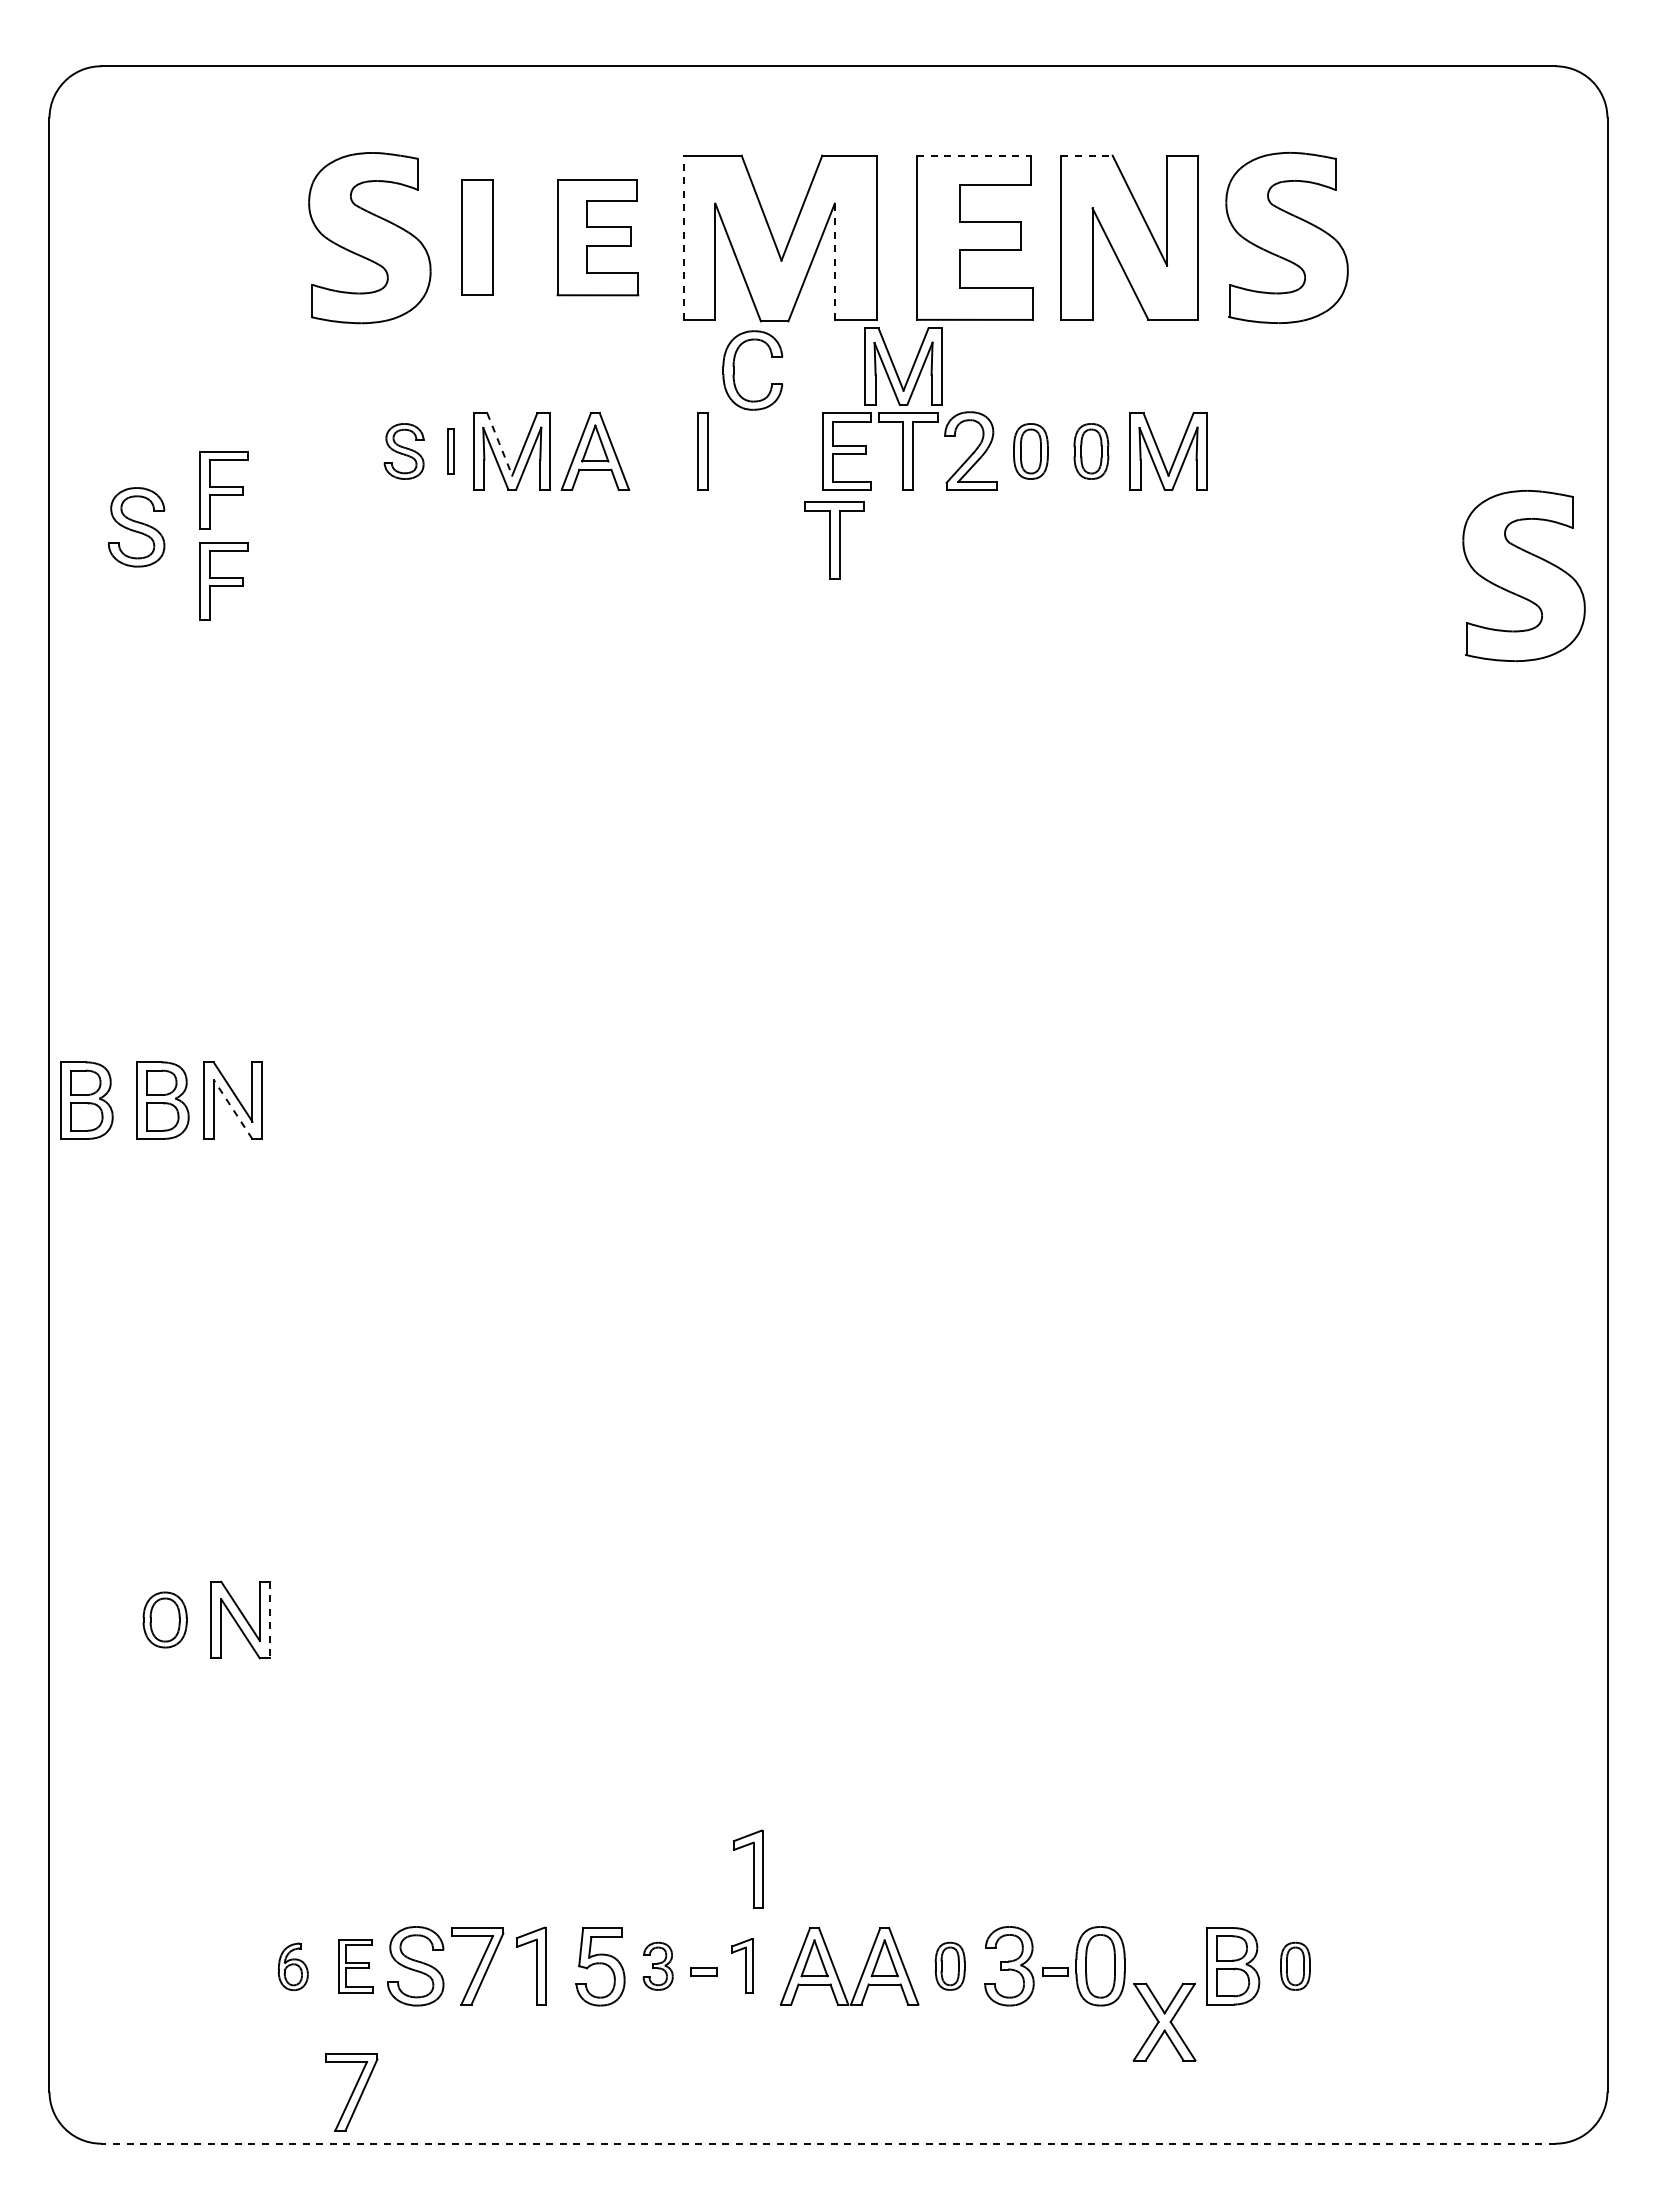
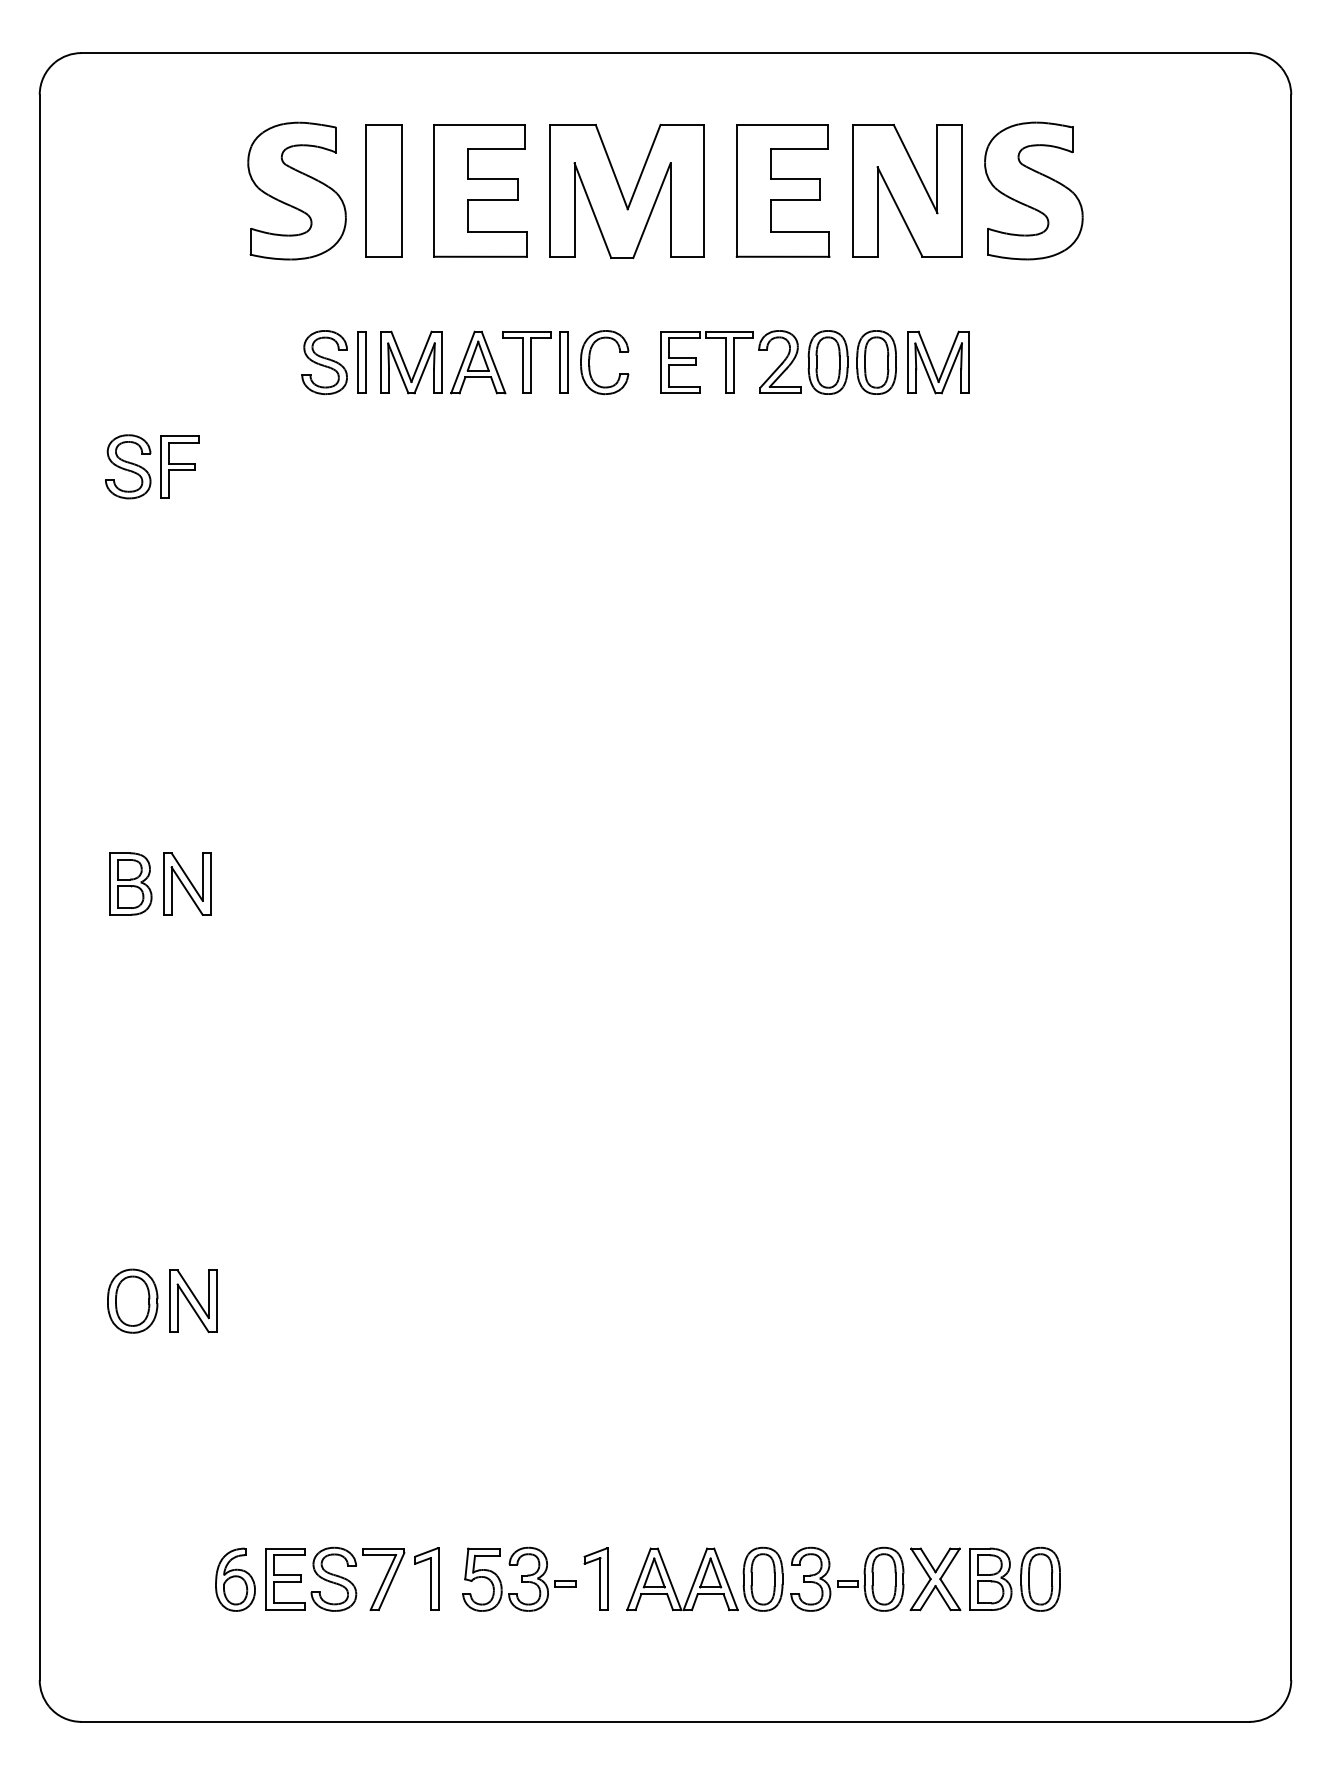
line: (973, 155) -> (781, 124), dashed -> solid
line: (1087, 155) -> (873, 124), dashed -> solid
part: (477, 237) -> (383, 190), size x1.43
part: (597, 237) -> (479, 190), size x1.43
line: (684, 237) -> (549, 190), dashed -> solid
line: (834, 261) -> (670, 209), dashed -> solid
part: (896, 369) -> (720, 296), removed
part: (734, 370) -> (589, 362), moved
line: (499, 444) -> (401, 356), dashed -> solid
part: (403, 451) -> (324, 362), size x1.43
part: (450, 451) -> (361, 362), size x1.67
part: (1030, 451) -> (827, 362), size x1.43
part: (1091, 451) -> (876, 362), size x1.43
part: (223, 490) -> (179, 393), removed
part: (136, 527) -> (128, 466), moved
part: (834, 540) -> (526, 362), moved
part: (1523, 575) -> (1223, 462), removed
part: (86, 1100) -> (69, 883), removed
line: (232, 1109) -> (186, 891), dashed -> solid
part: (164, 1619) -> (132, 1300), size x1.43
line: (269, 1620) -> (216, 1301), dashed -> solid
part: (748, 1868) -> (601, 1500), removed
part: (741, 1965) -> (595, 1578), size x1.43
part: (293, 1966) -> (235, 1579), size x1.67
part: (355, 1966) -> (285, 1579), size x1.43
part: (658, 1966) -> (528, 1579), size x1.67
part: (950, 1966) -> (763, 1579), size x1.67
part: (1295, 1966) -> (1040, 1579), size x1.67
part: (1164, 2022) -> (935, 1579), moved
part: (351, 2092) -> (282, 1680), removed
line: (827, 2143) -> (664, 1721), dashed -> solid

